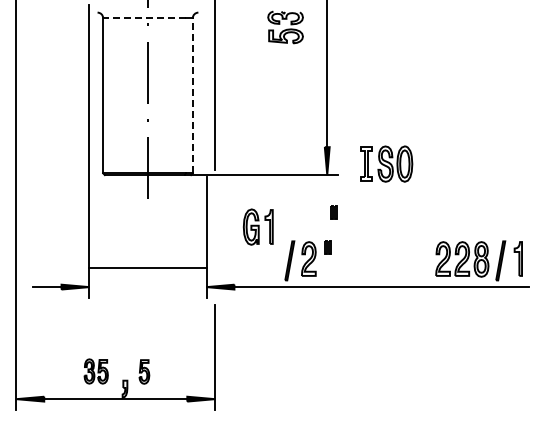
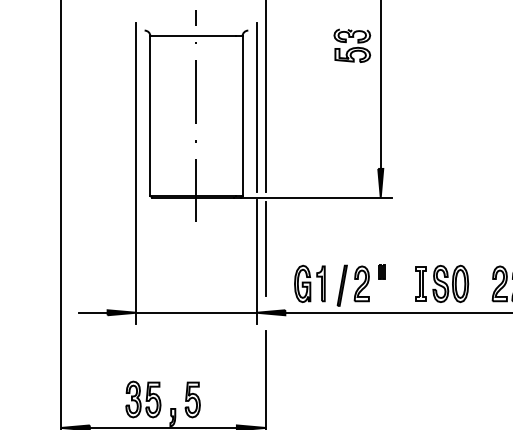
line: (144, 18) -> (192, 36), dashed -> solid
part: (285, 27) -> (352, 45), moved
line: (206, 87) -> (256, 107), added
line: (192, 95) -> (242, 115), dashed -> solid
part: (386, 163) -> (441, 283), moved
part: (333, 212) -> (387, 236), removed
line: (215, 224) -> (265, 248), added
part: (257, 226) -> (309, 283), moved
line: (147, 268) -> (195, 313), moved
part: (95, 371) -> (142, 399), size x1.43
part: (144, 371) -> (192, 399), size x1.43

